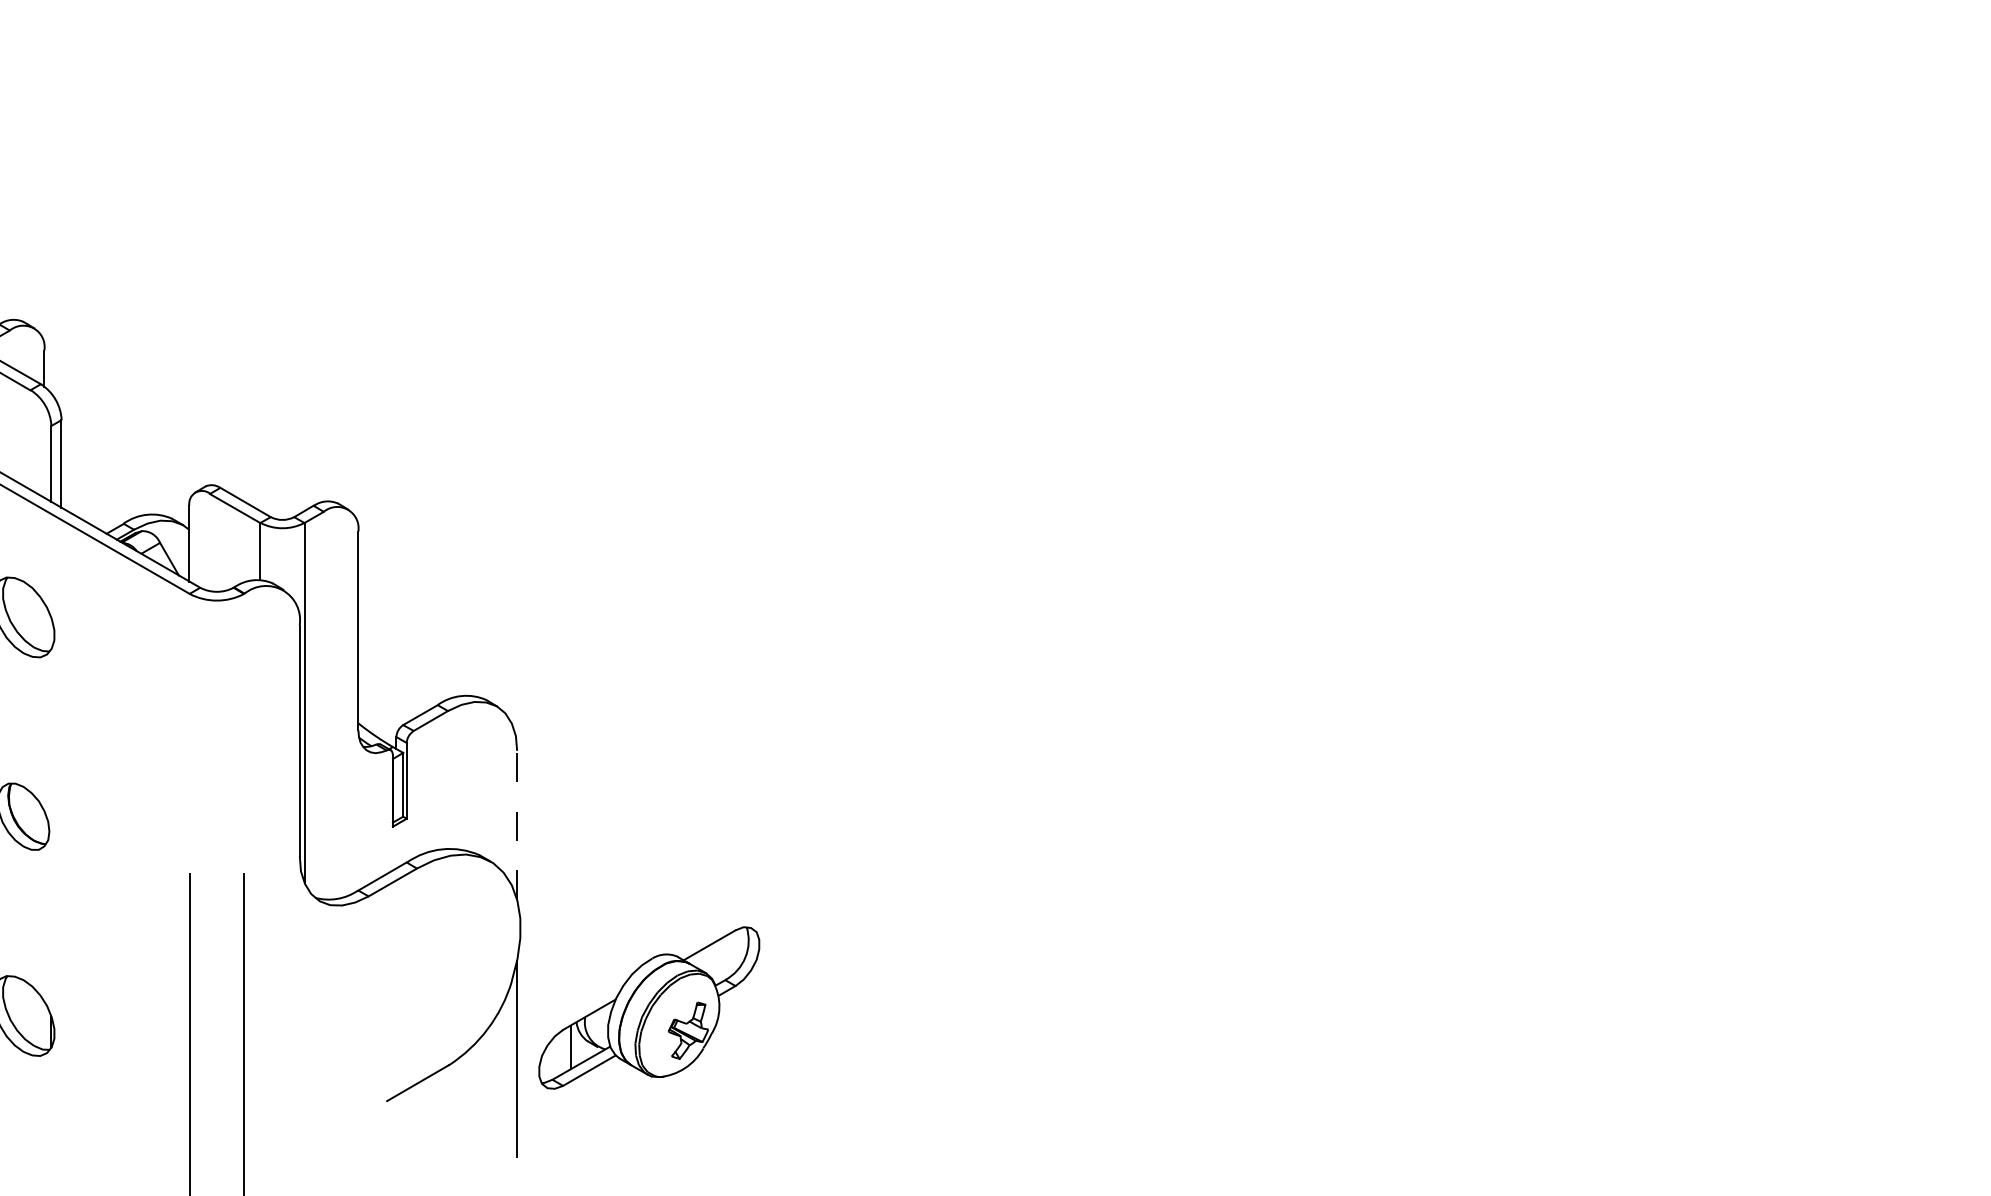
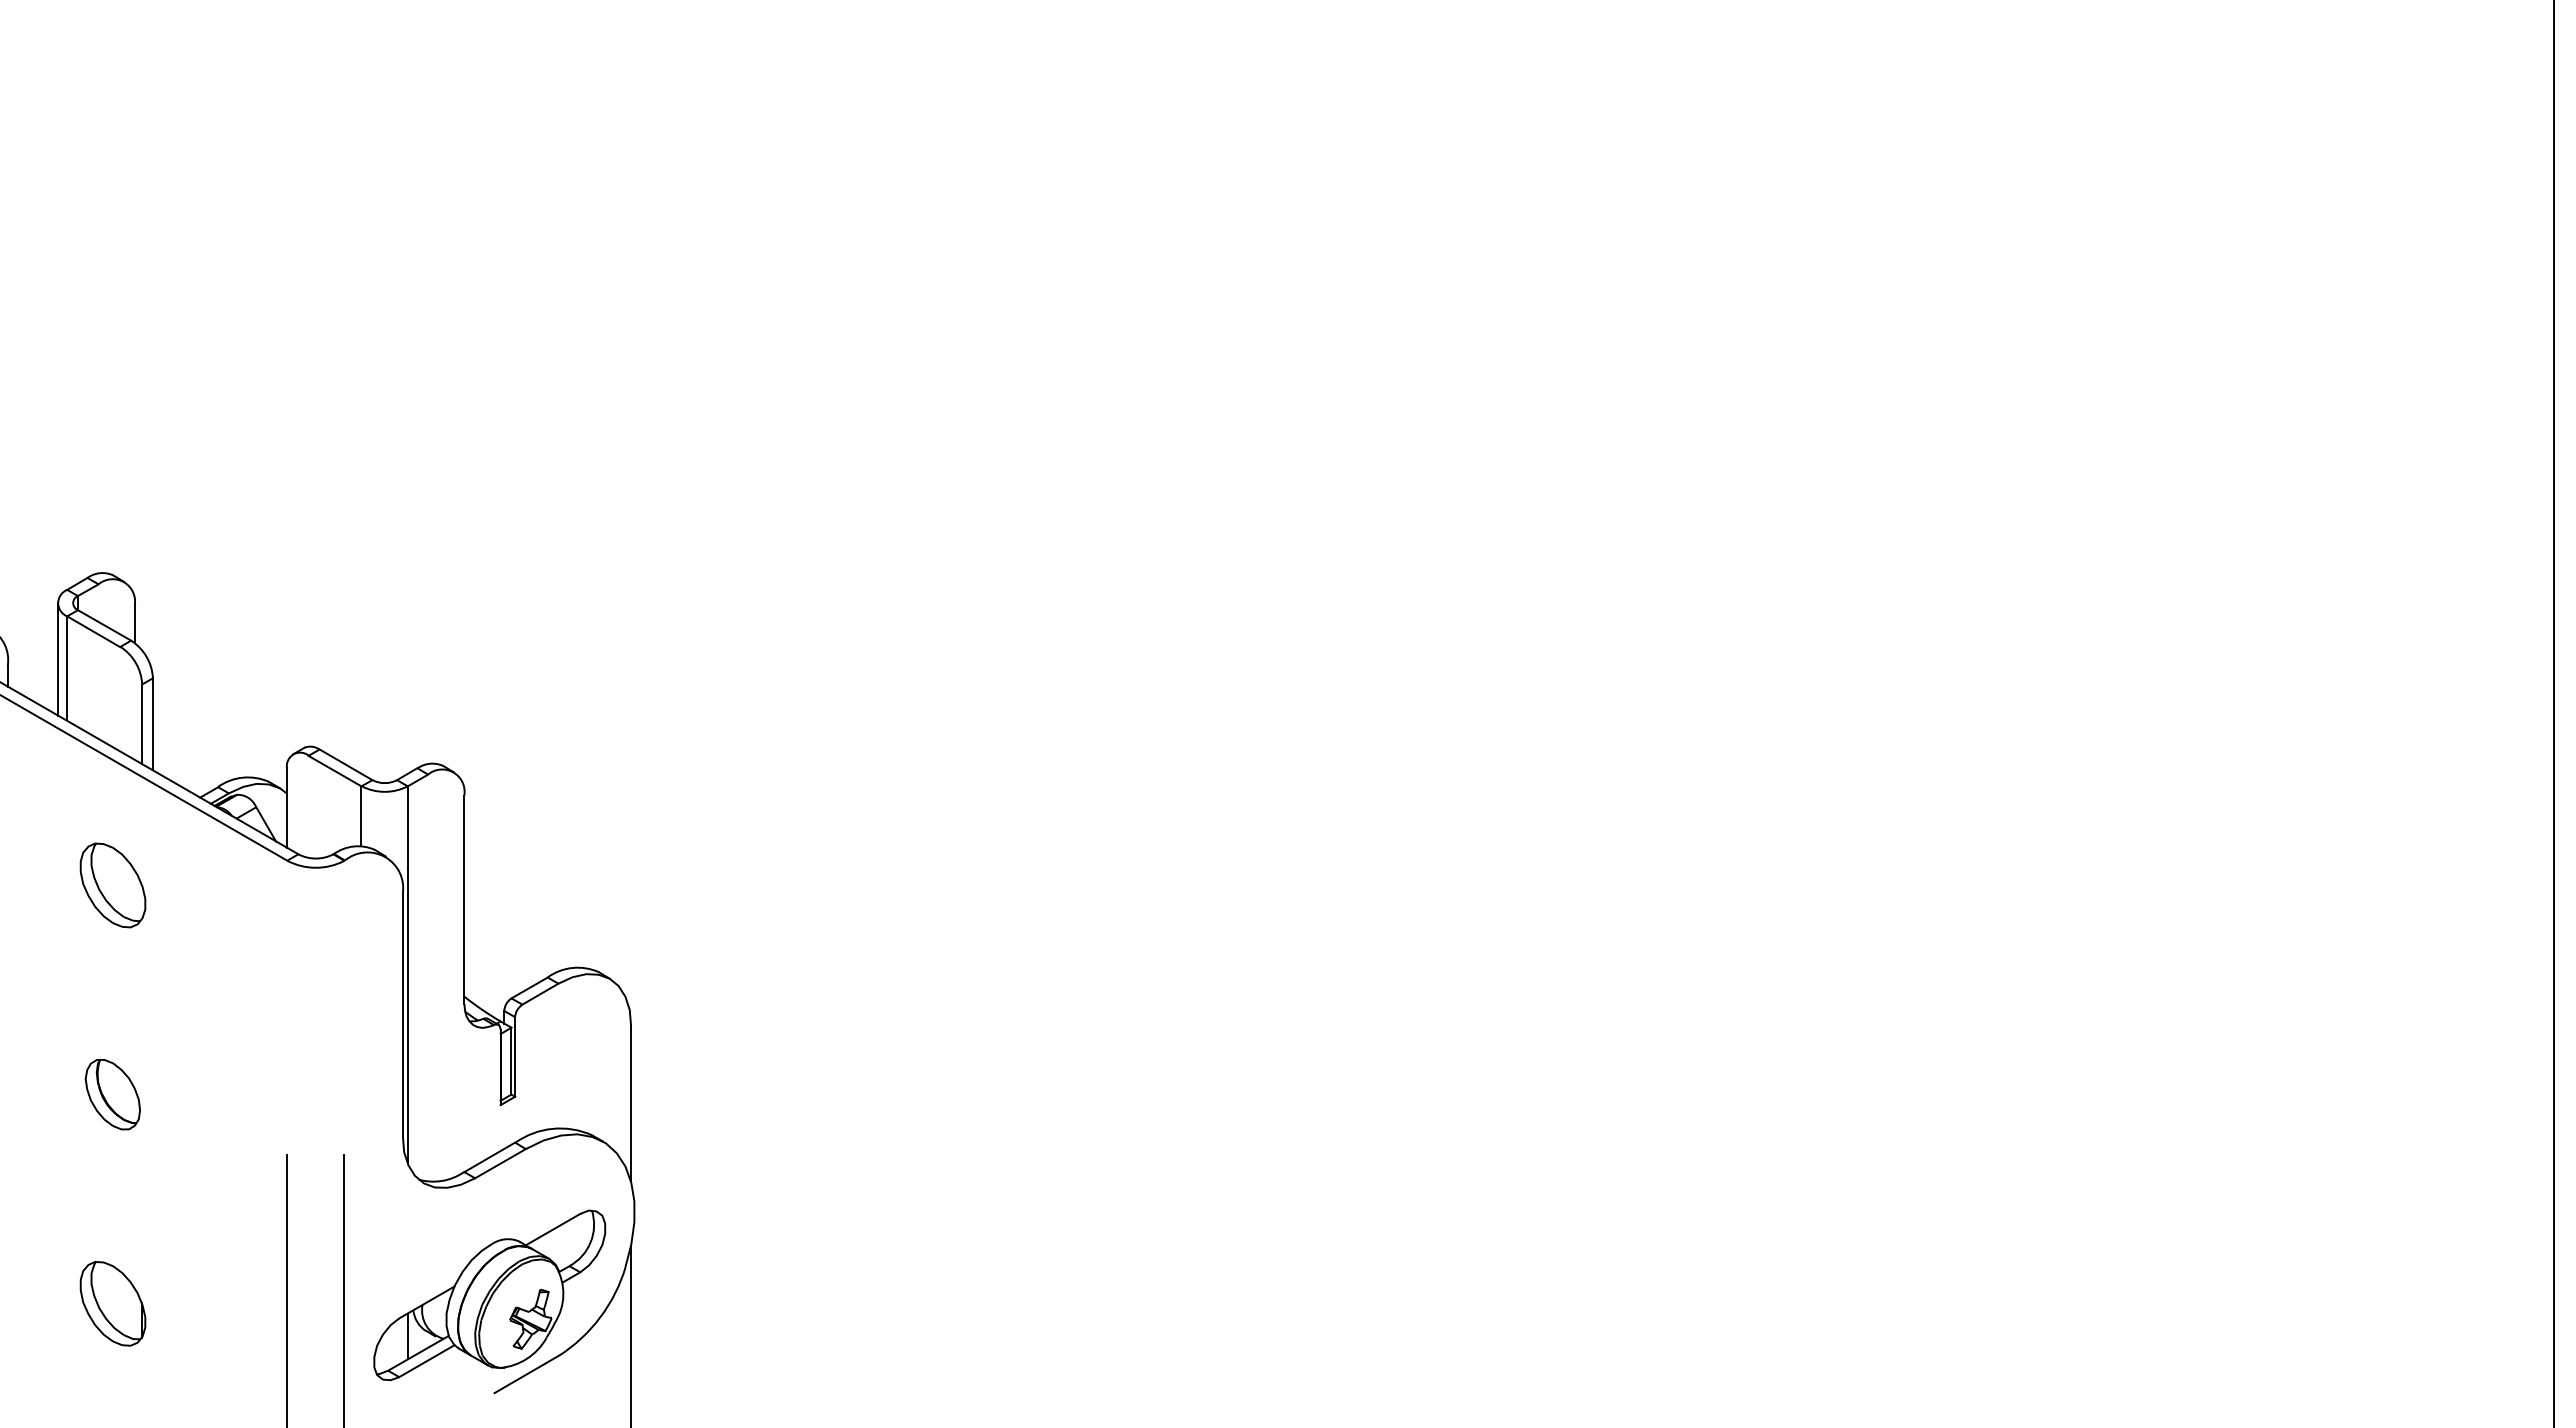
line: (517, 825) -> (631, 1103), dashed -> solid
part: (649, 1008) -> (489, 1295), moved

